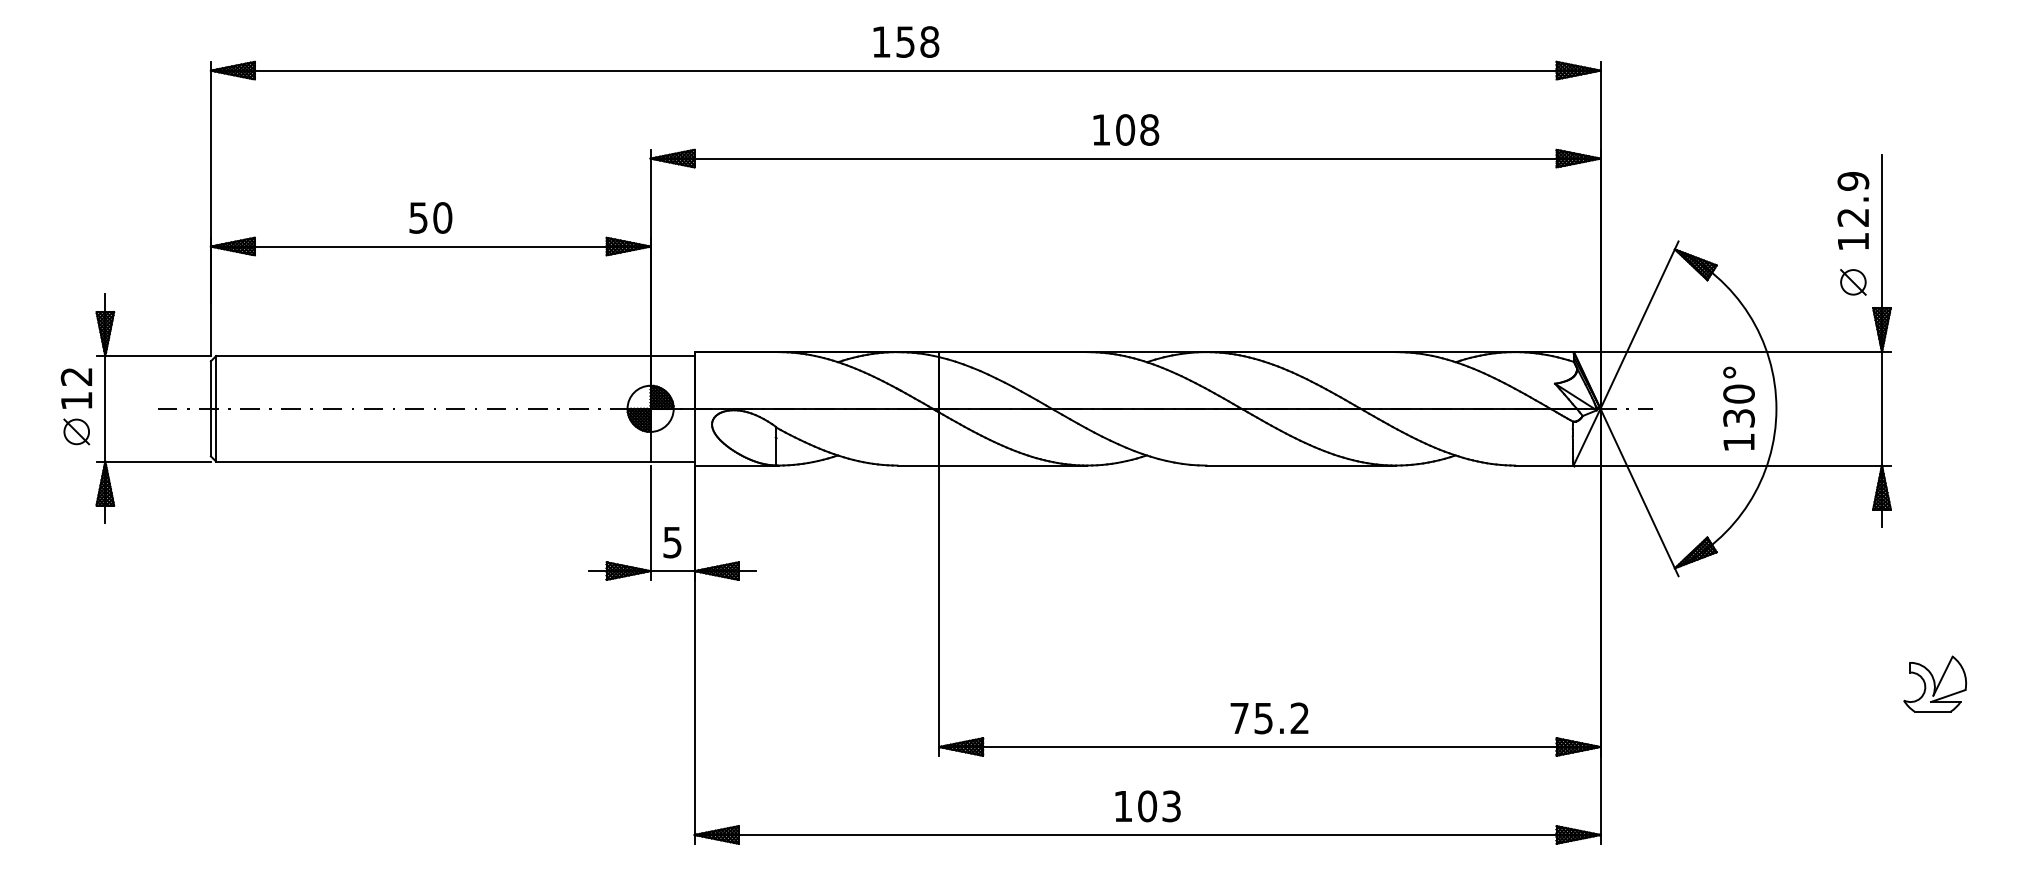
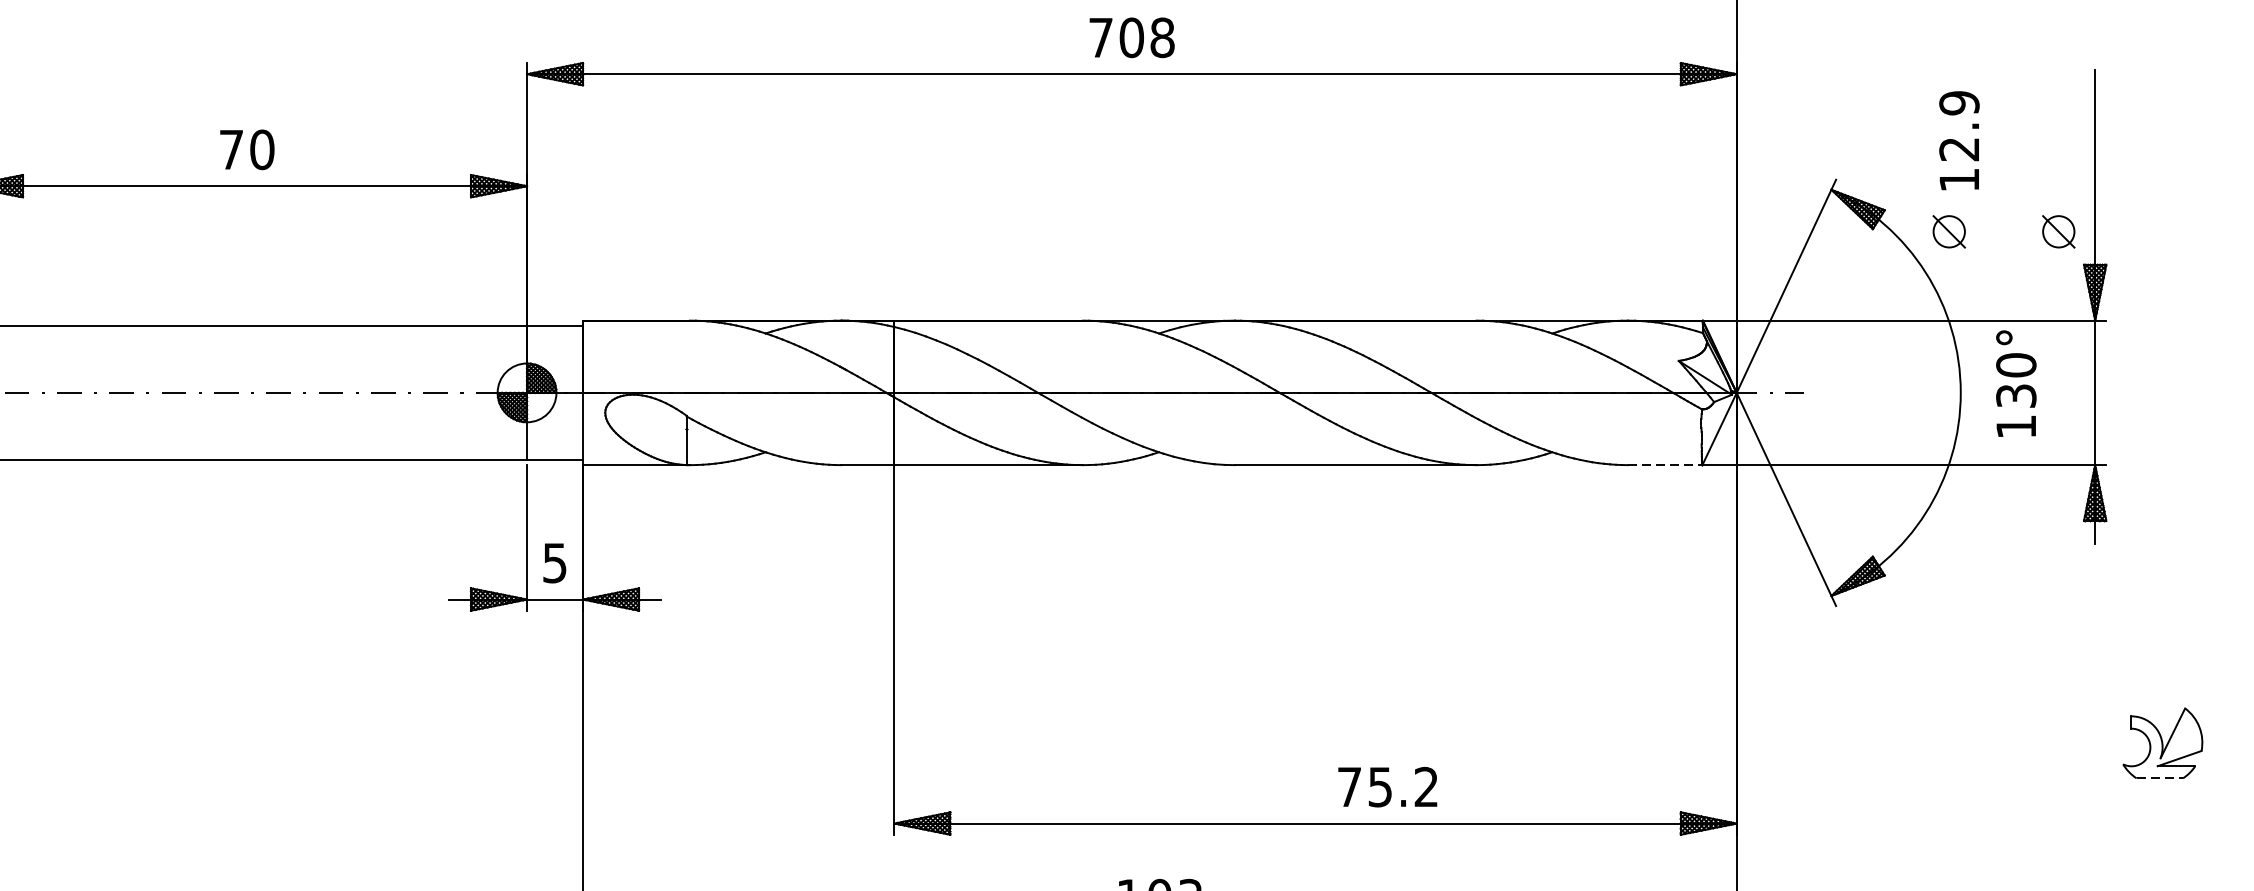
text: (1101, 129) -> (1101, 37), 108 -> 708
text: (1853, 210) -> (1959, 140), moved
text: (418, 217) -> (231, 149), 50 -> 70
part: (1767, 282) -> (1949, 231), added
text: (1738, 408) -> (2015, 383), moved
line: (1544, 465) -> (1665, 465), solid -> dashed
line: (1933, 711) -> (2160, 778), solid -> dashed
text: (1269, 718) -> (1387, 787), moved

